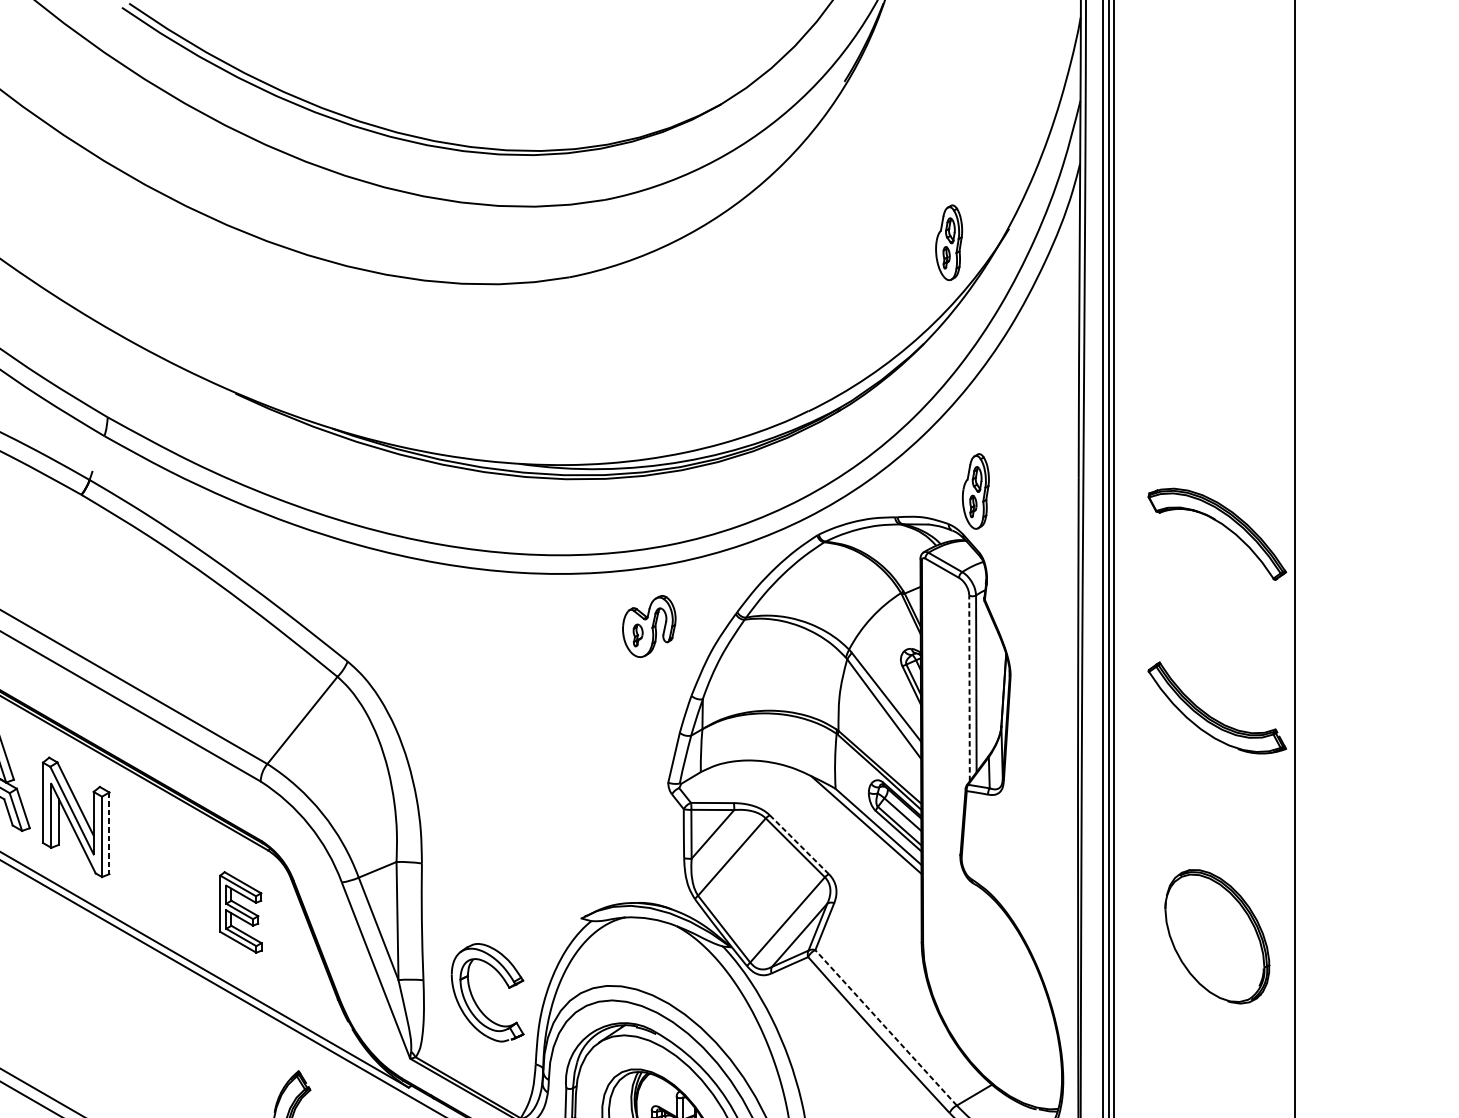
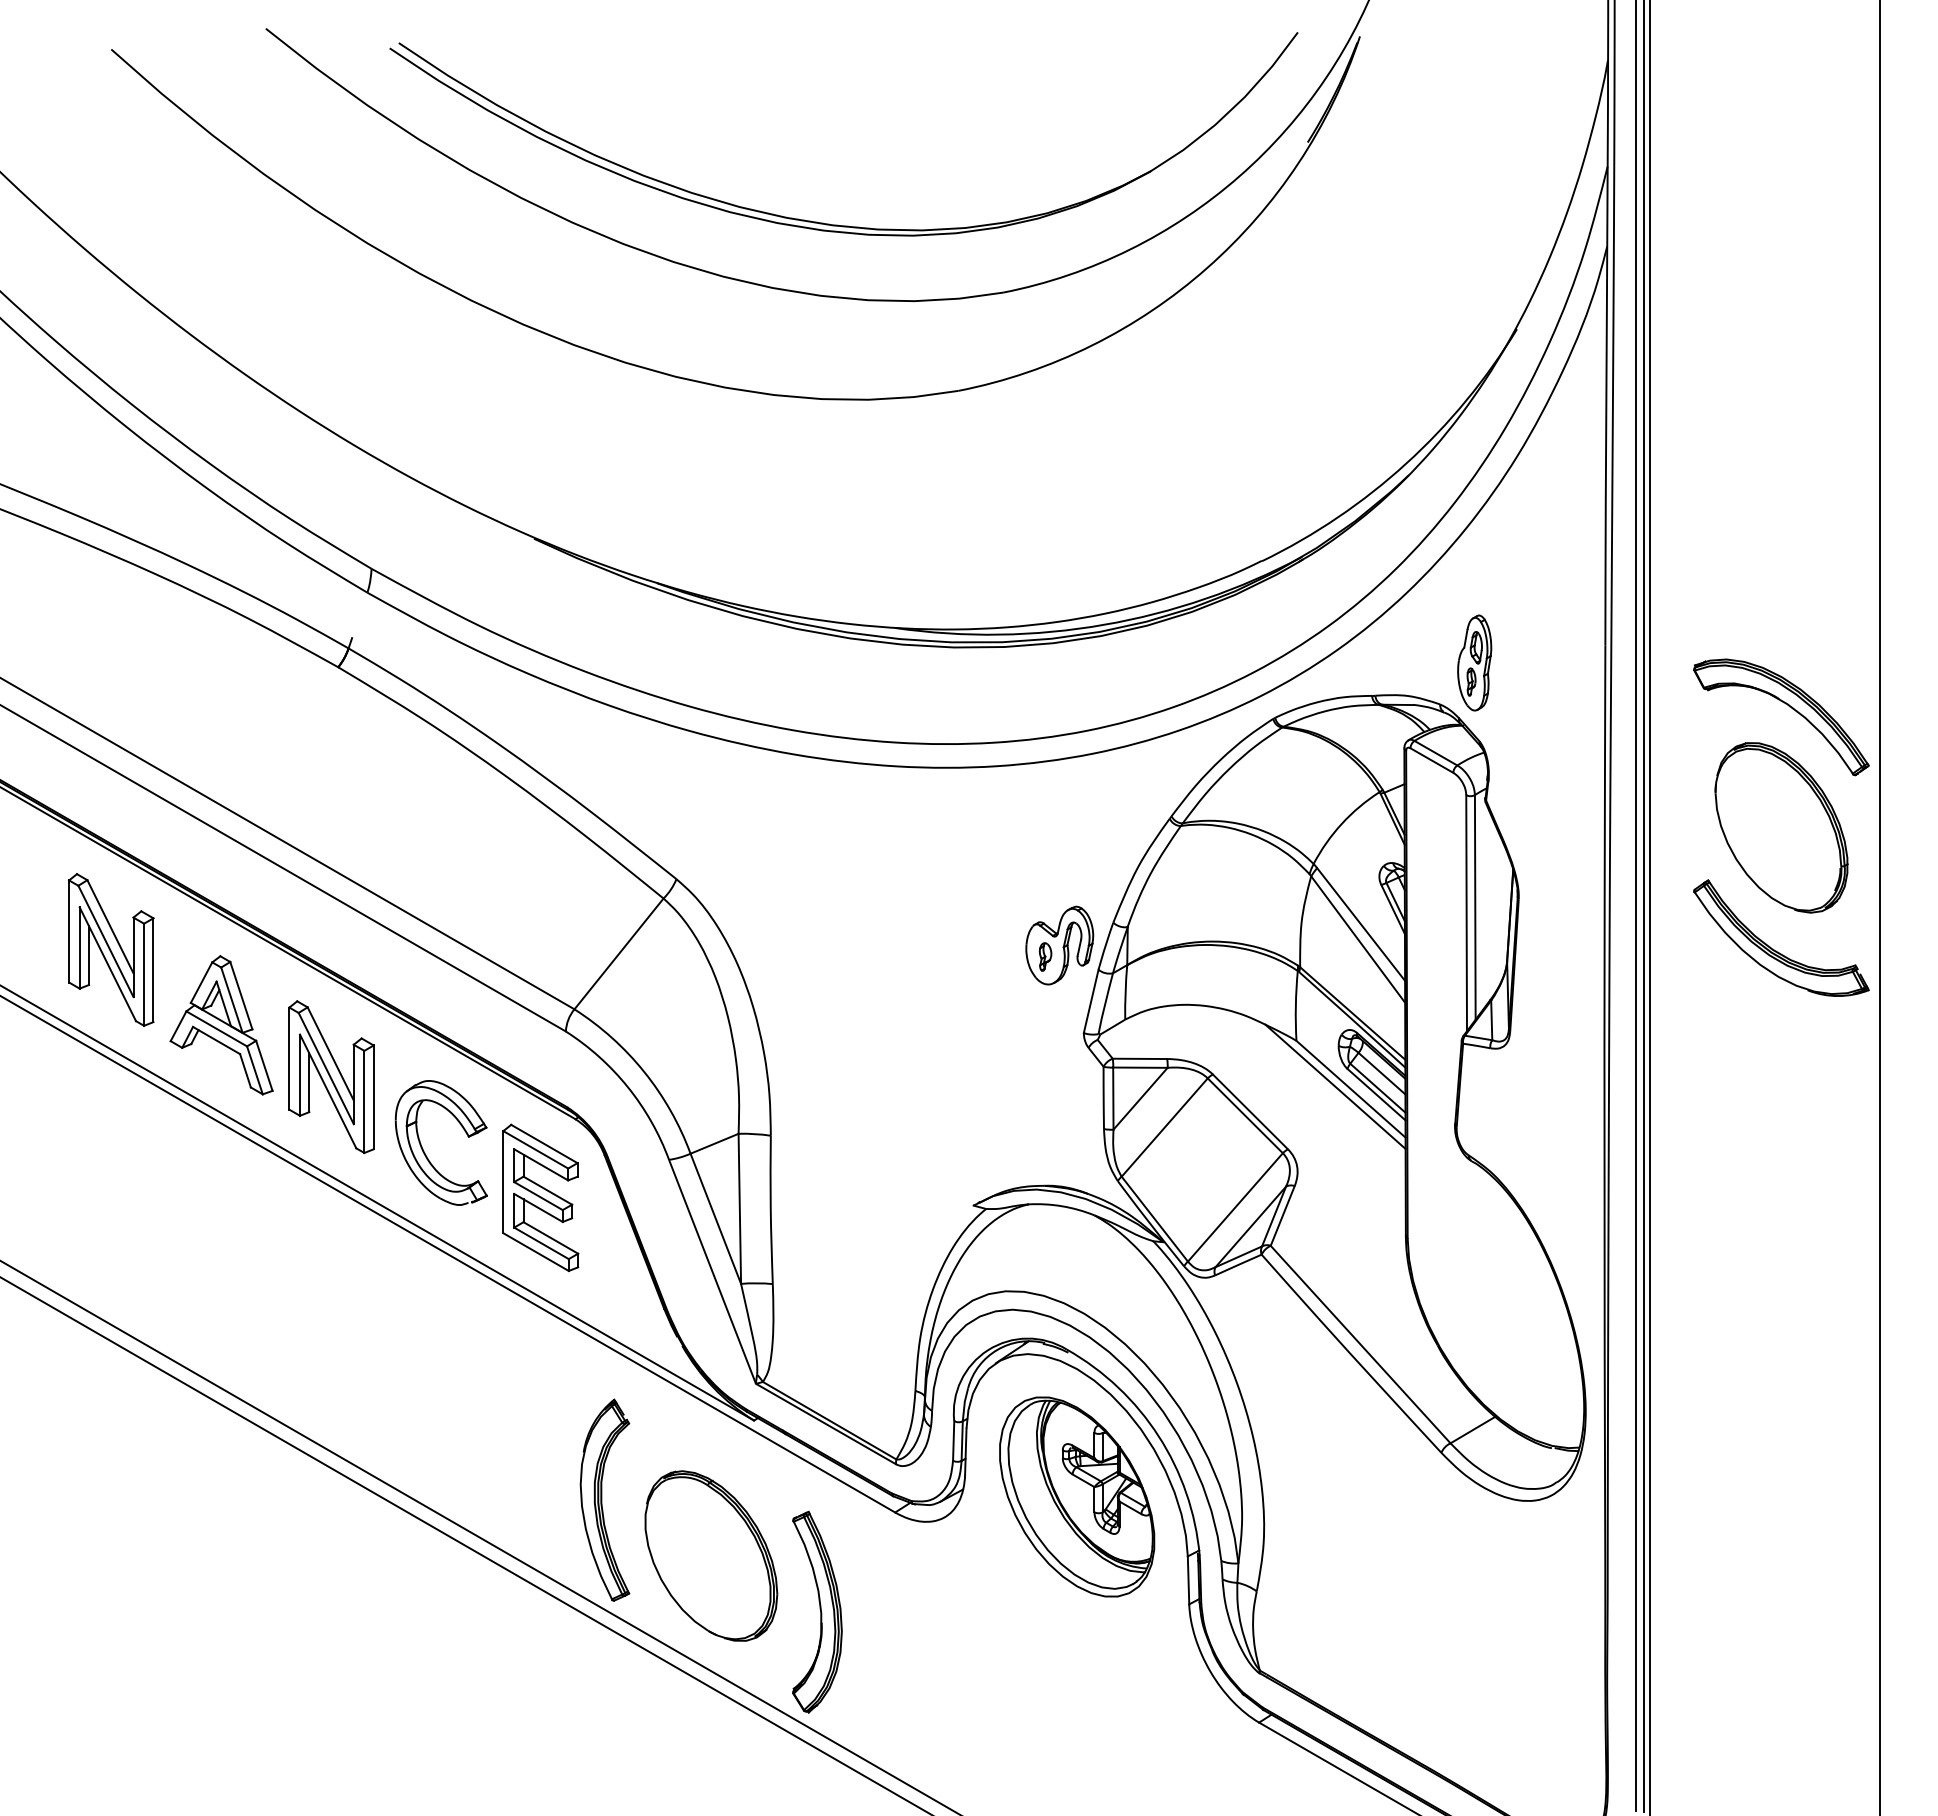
part: (948, 242) -> (1440, 346), removed
part: (649, 626) -> (1059, 945), moved
line: (969, 687) -> (1466, 912), dashed -> solid
line: (109, 833) -> (373, 1097), dashed -> solid
line: (799, 844) -> (1250, 1111), dashed -> solid
part: (240, 912) -> (540, 1197), size x1.43
part: (1217, 936) -> (1781, 827), moved
part: (473, 997) -> (423, 1148), moved
line: (886, 1027) -> (1360, 1344), dashed -> solid

